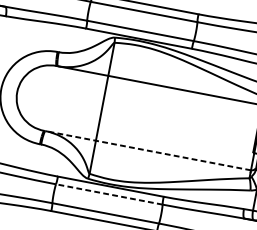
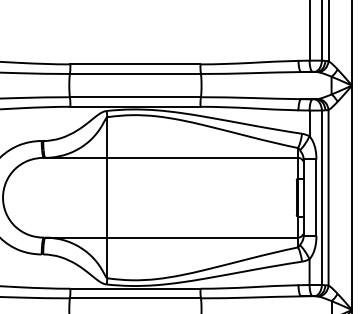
line: (147, 150) -> (170, 237), dashed -> solid
line: (109, 194) -> (135, 298), dashed -> solid

